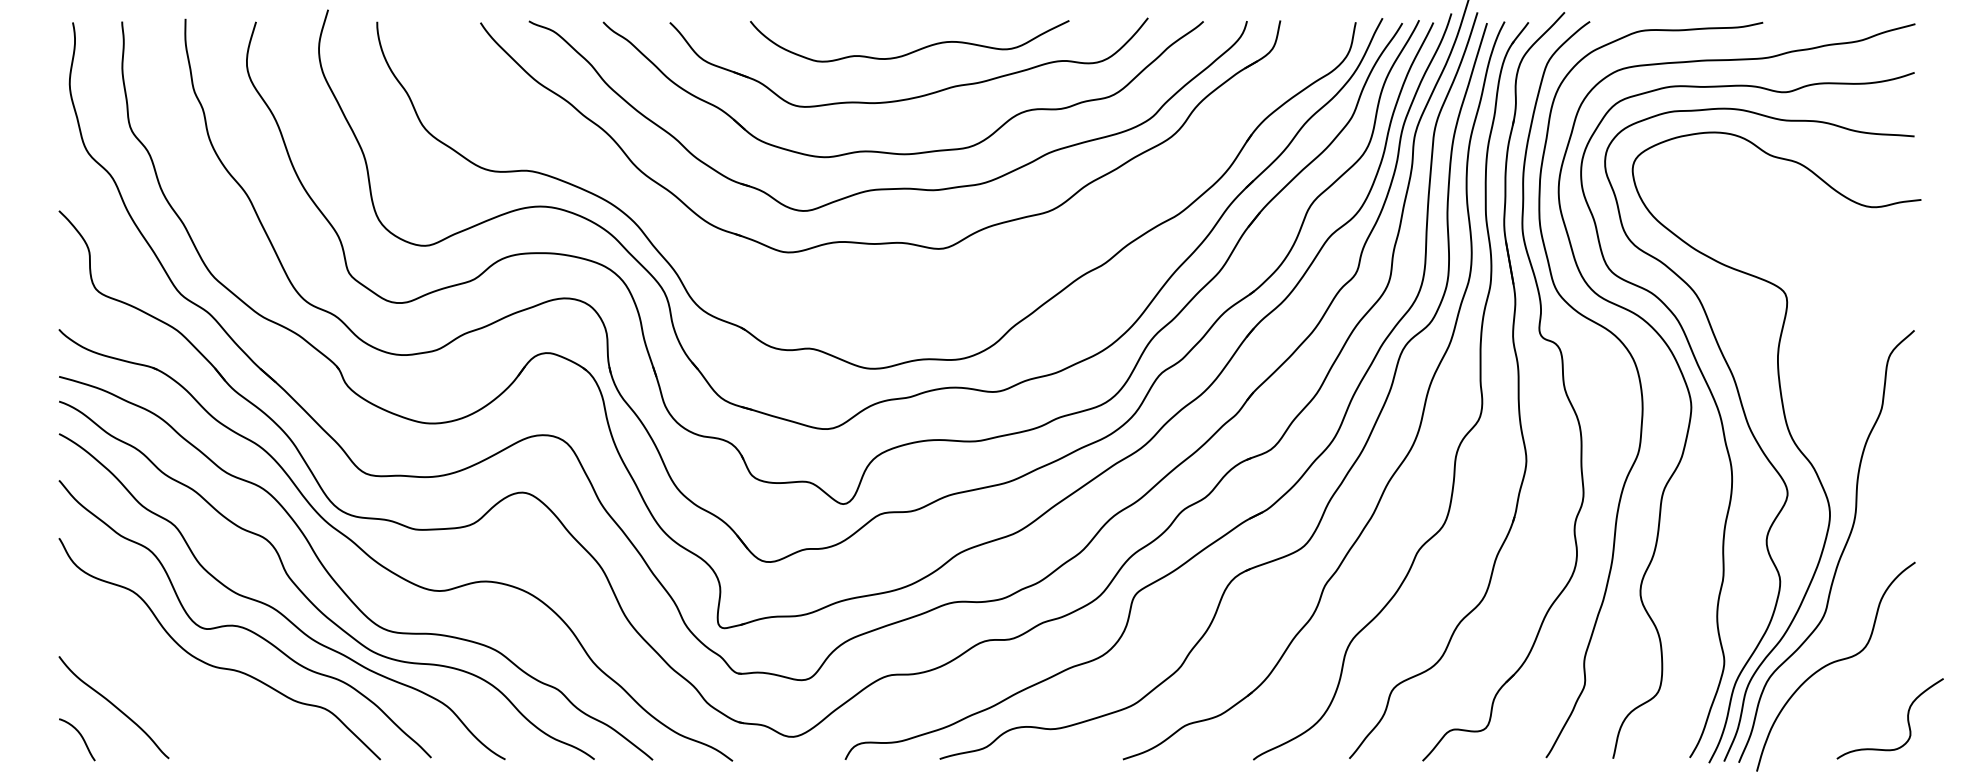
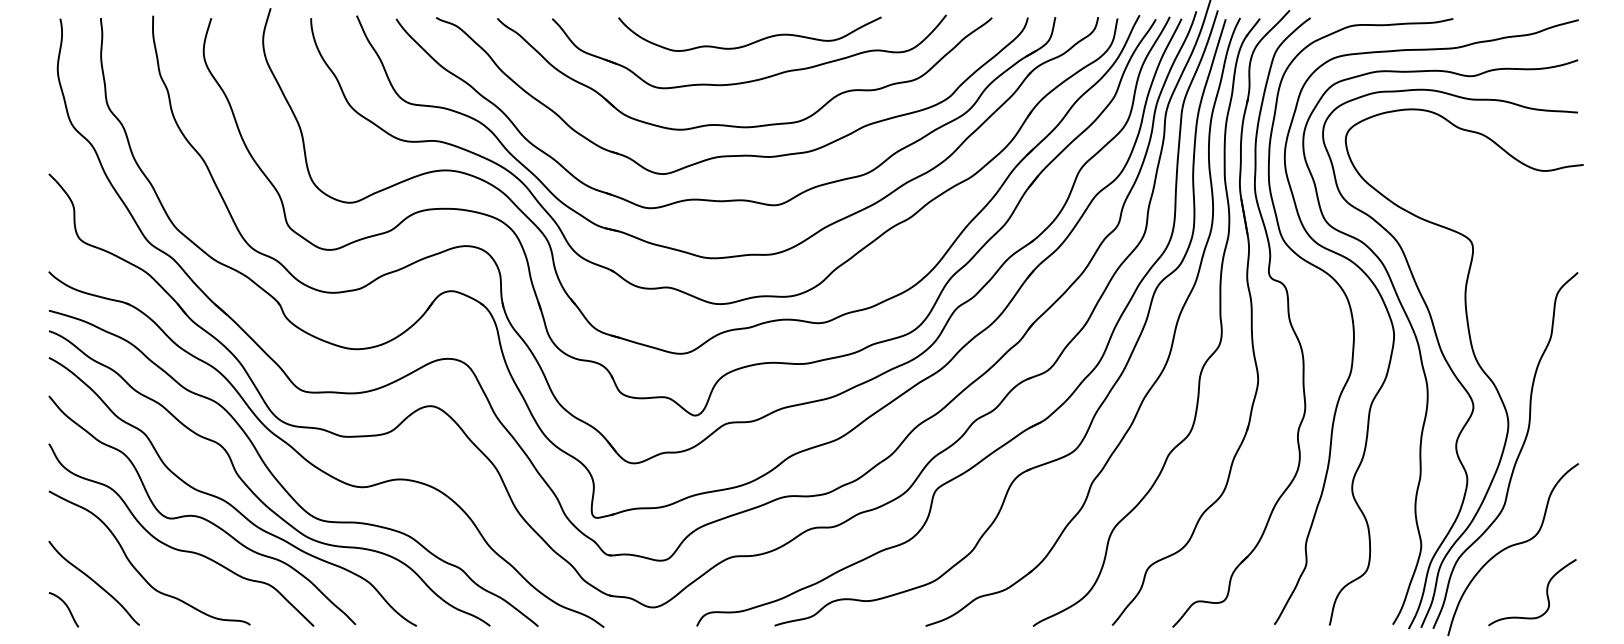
part: (901, 308) -> (743, 254), added
curve: (163, 687) -> (135, 566), added
curve: (1907, 718) -> (1546, 592), moved

